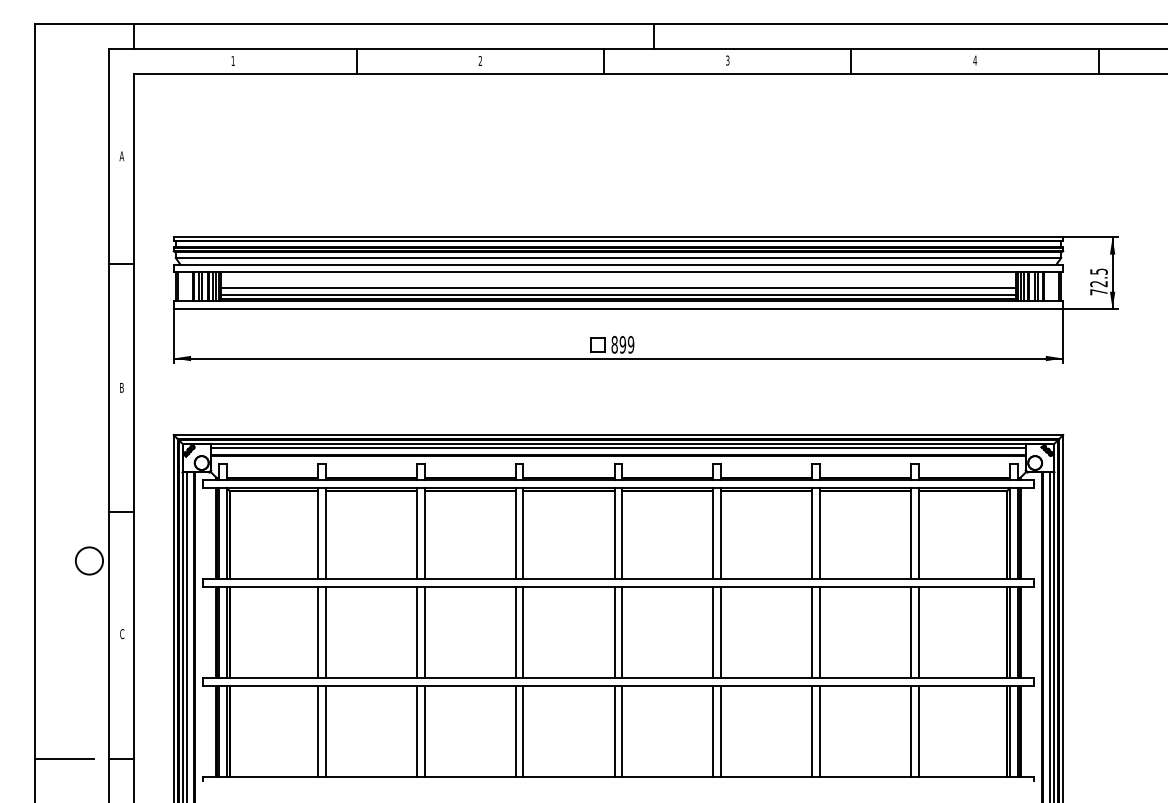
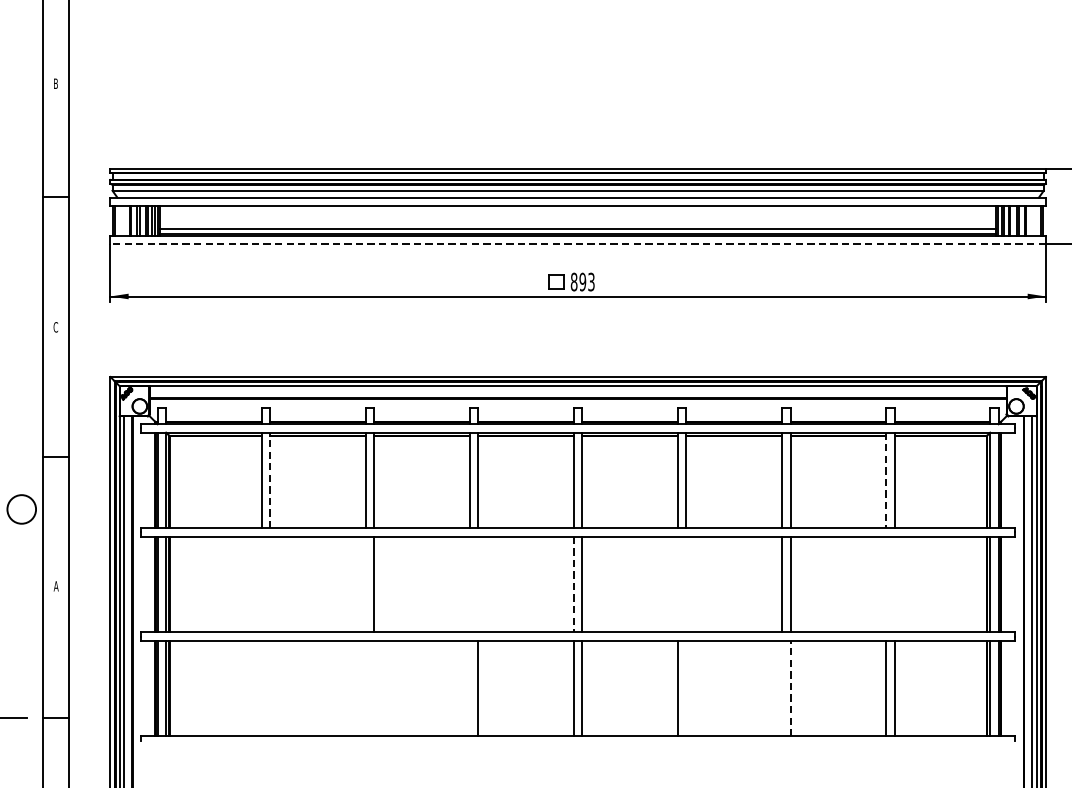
text: (121, 156) -> (55, 84), A -> B
line: (618, 288) -> (578, 222), removed
line: (618, 309) -> (578, 244), solid -> dashed
text: (630, 344) -> (590, 281), 899 -> 893
text: (121, 387) -> (55, 326), B -> C
line: (618, 447) -> (578, 390), removed
line: (325, 533) -> (270, 480), solid -> dashed
line: (911, 533) -> (886, 480), solid -> dashed
line: (317, 631) -> (261, 583), removed
line: (325, 631) -> (270, 583), removed
line: (416, 631) -> (365, 583), removed
line: (515, 631) -> (469, 583), removed
line: (523, 631) -> (478, 583), removed
line: (713, 631) -> (678, 583), removed
line: (721, 631) -> (686, 583), removed
line: (911, 631) -> (886, 583), removed
line: (919, 631) -> (894, 583), removed
line: (614, 632) -> (573, 584), solid -> dashed
text: (121, 634) -> (55, 586), C -> A
line: (317, 730) -> (261, 687), removed
line: (325, 730) -> (270, 687), removed
line: (416, 730) -> (365, 687), removed
line: (424, 730) -> (374, 687), removed
line: (515, 730) -> (469, 687), removed
line: (721, 730) -> (686, 687), removed
line: (812, 730) -> (782, 687), removed
line: (820, 731) -> (790, 688), solid -> dashed

